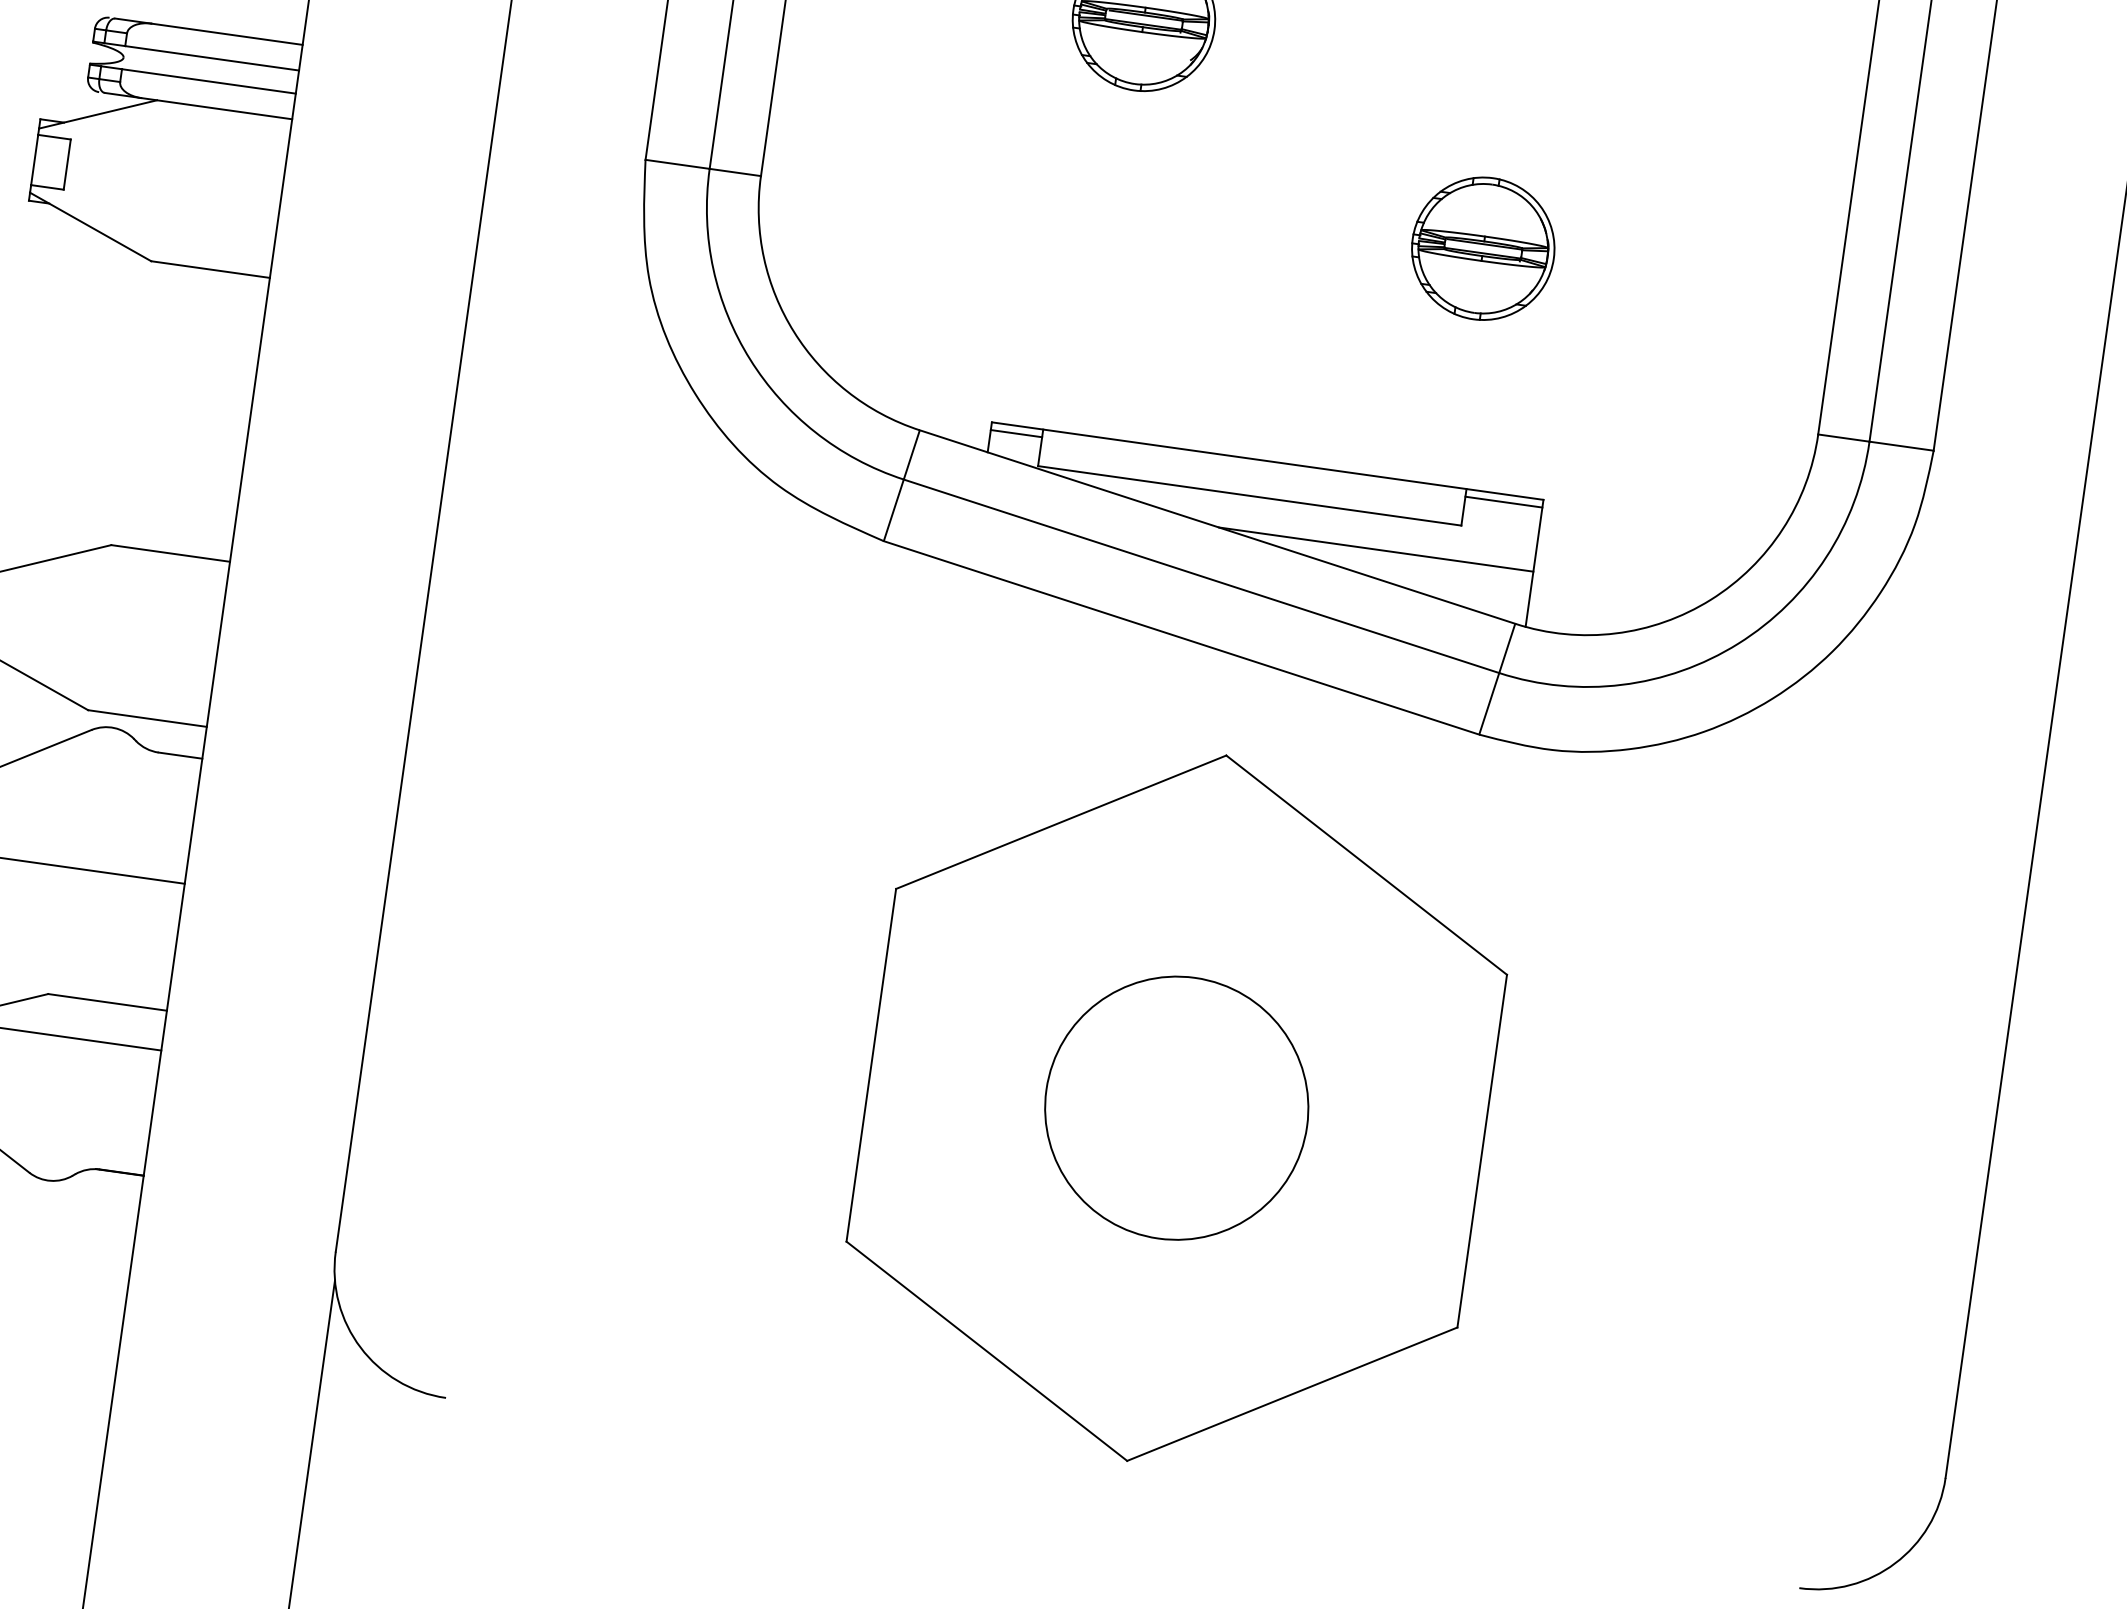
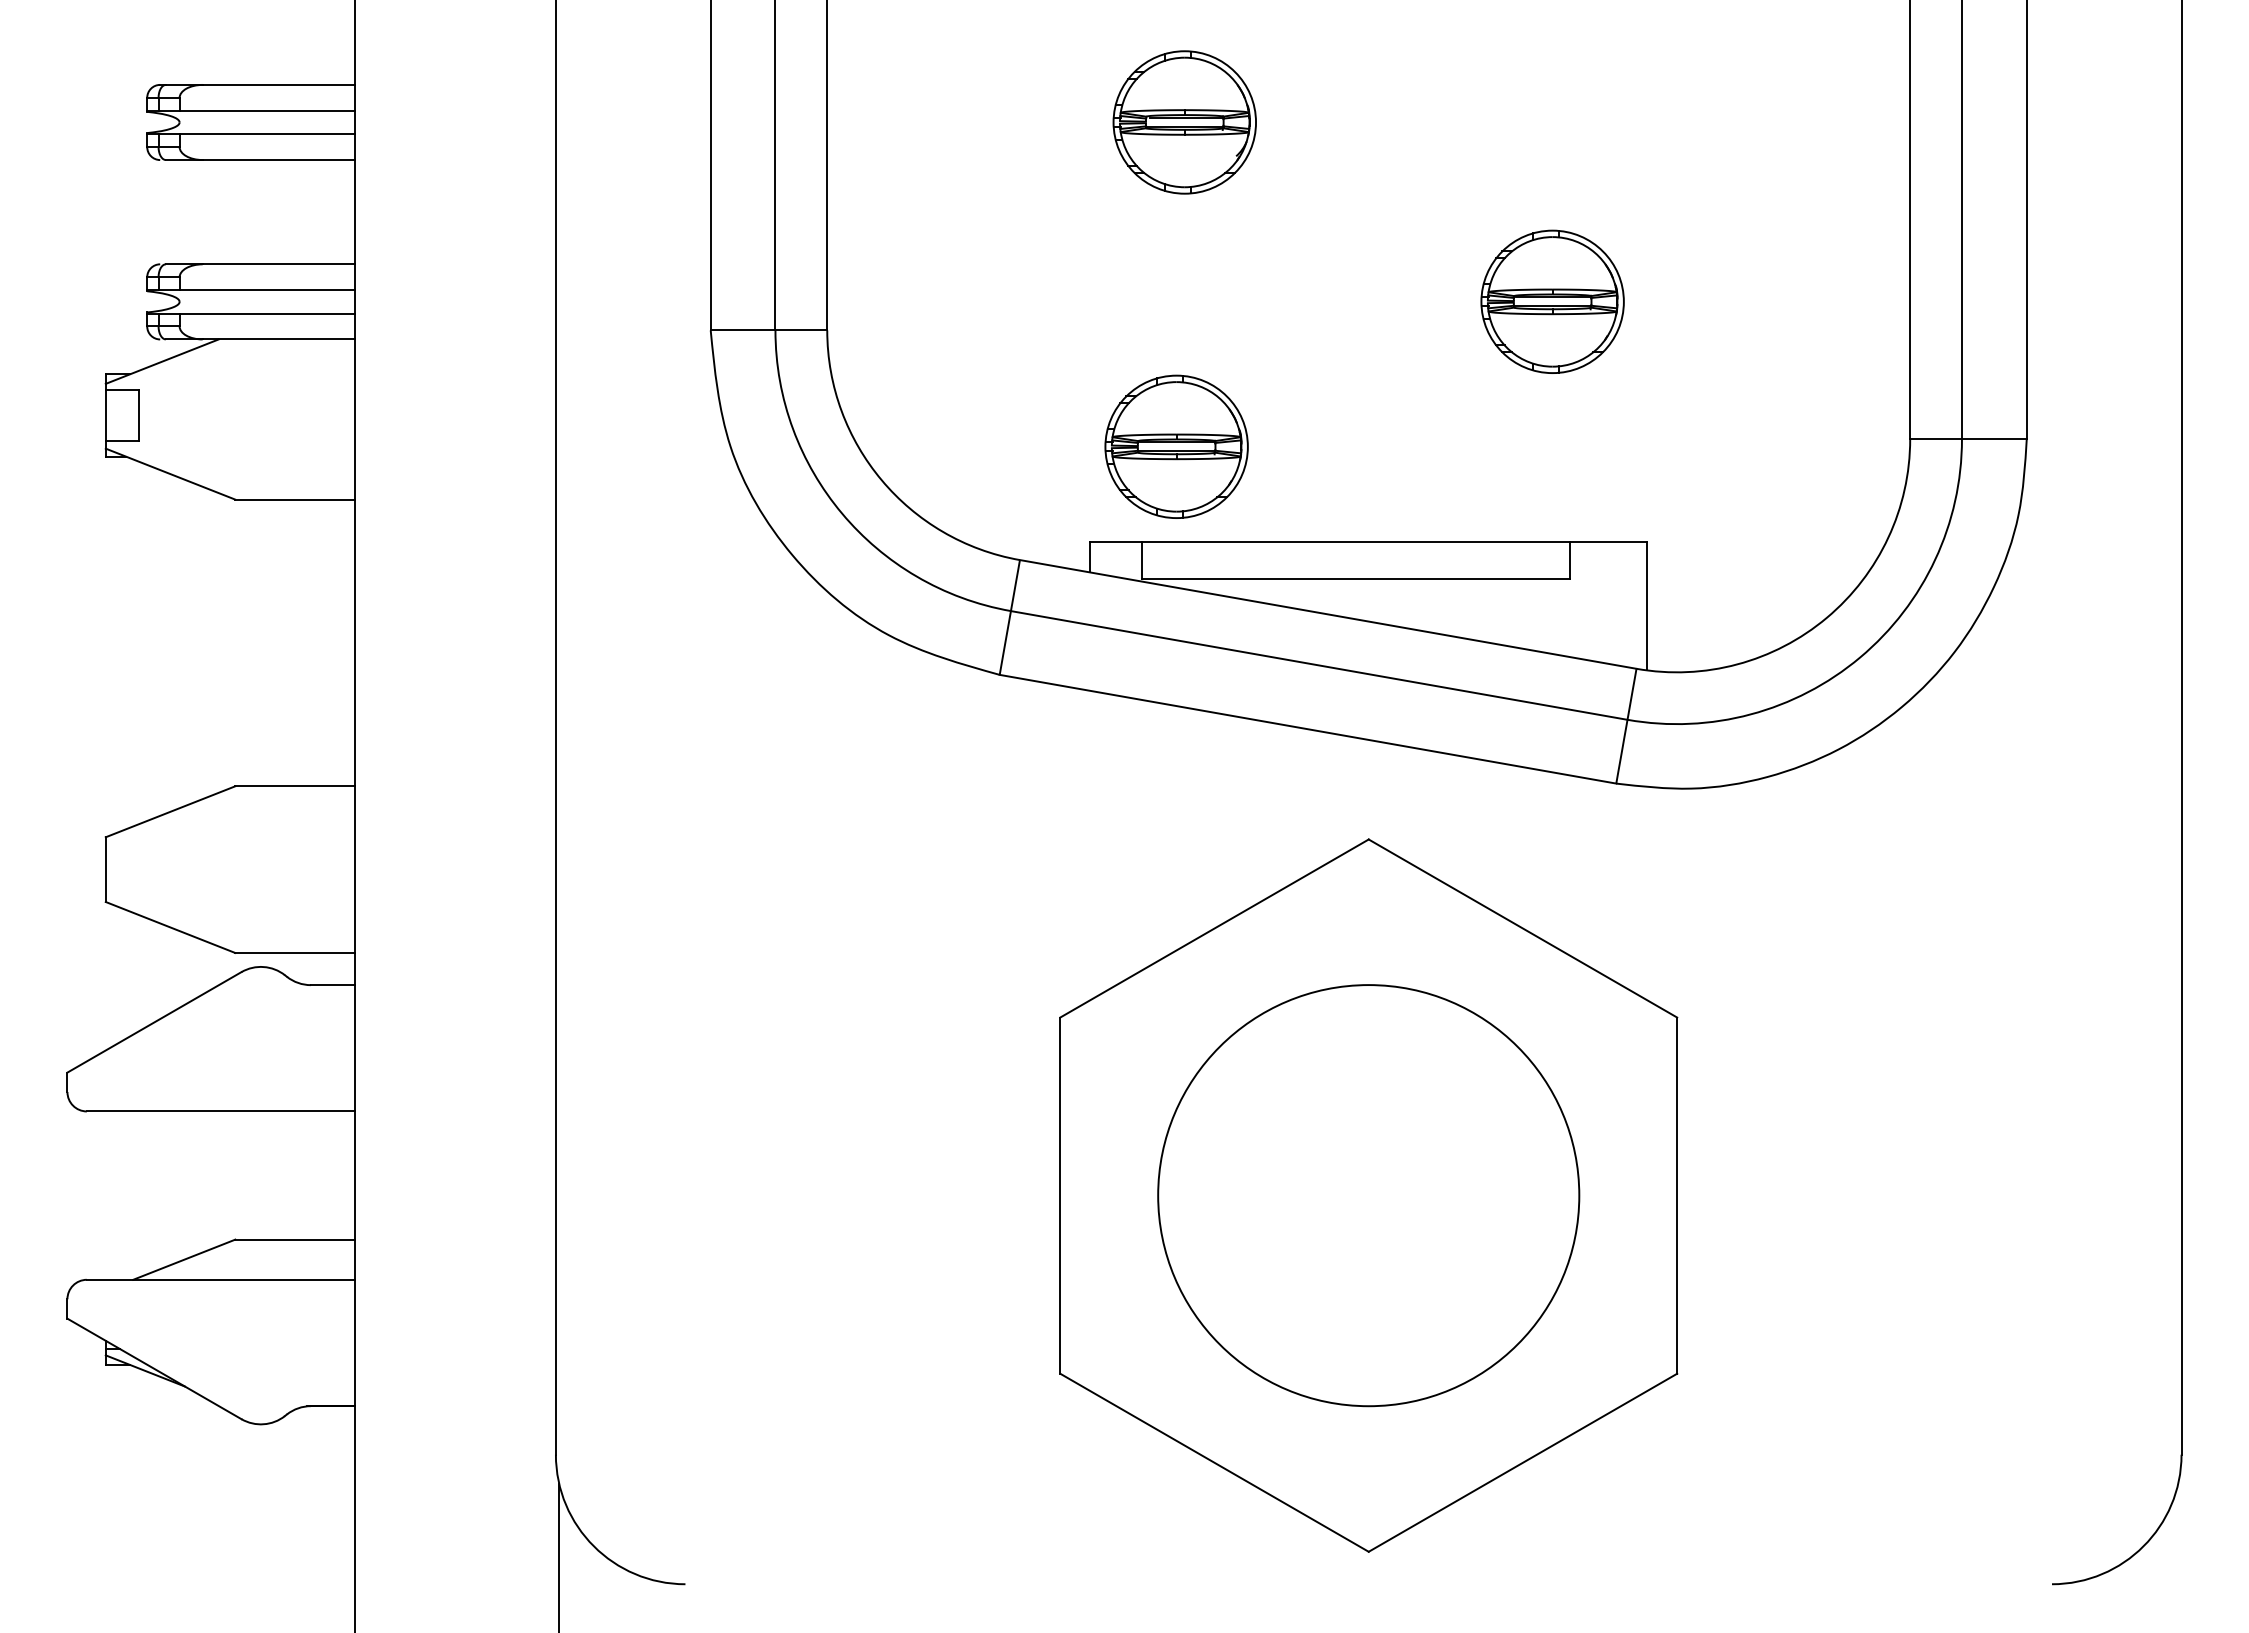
part: (1090, 339) -> (1176, 446), added
line: (1016, 433) -> (1116, 549), removed
line: (1504, 501) -> (1608, 549), removed
line: (1376, 549) -> (1488, 614), removed
circle: (1176, 1108) -> (1368, 1195), size x1.6

